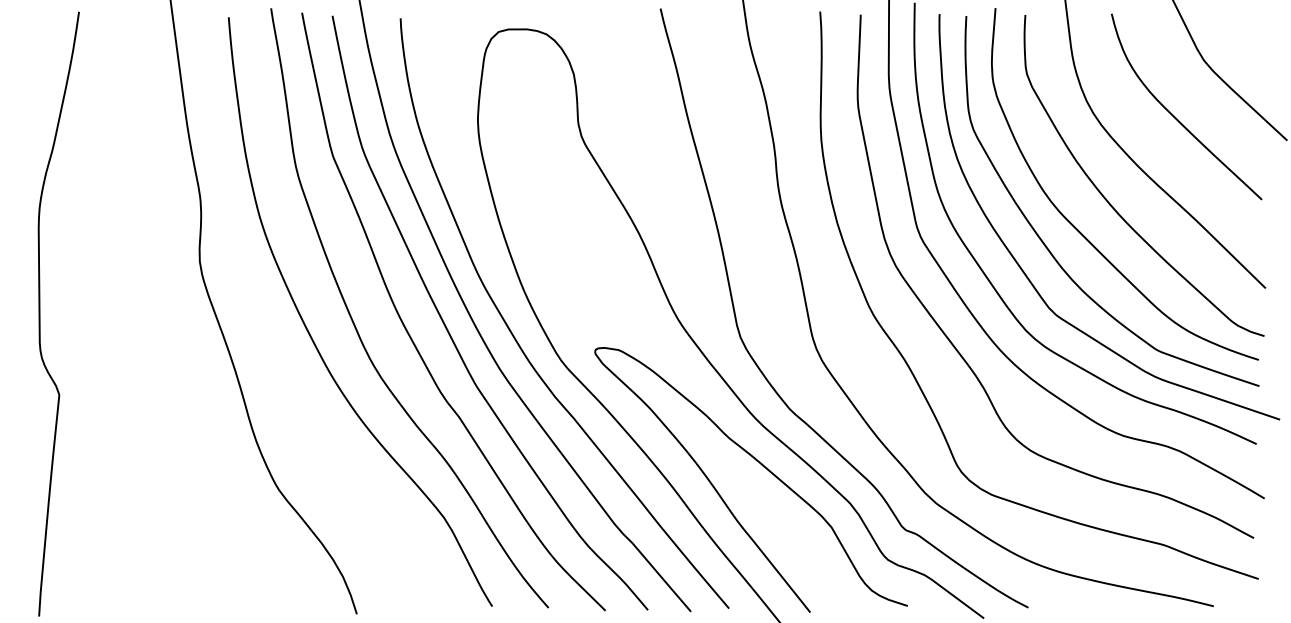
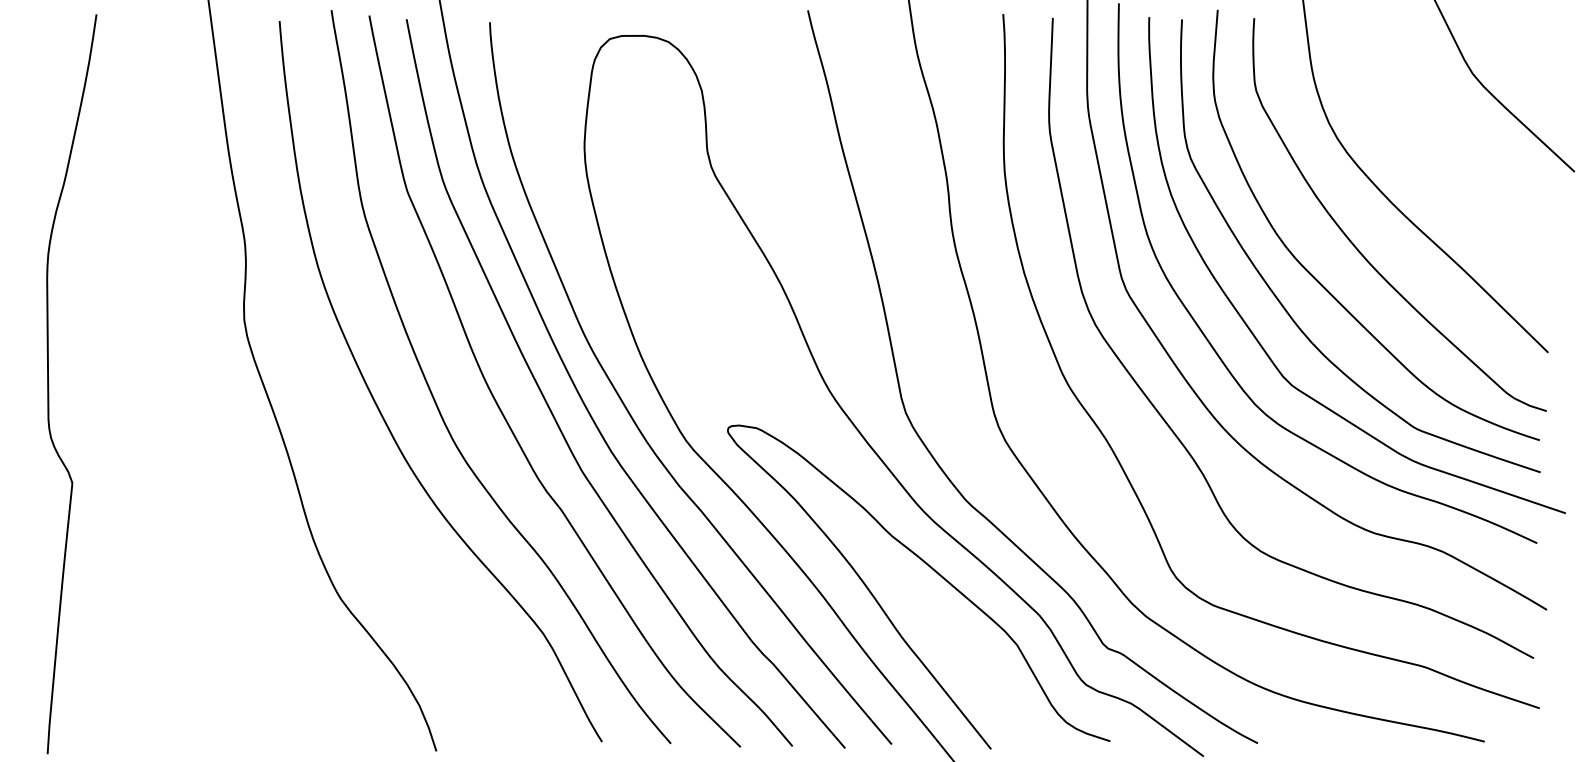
curve: (1175, 116) -> (1437, 142), removed

